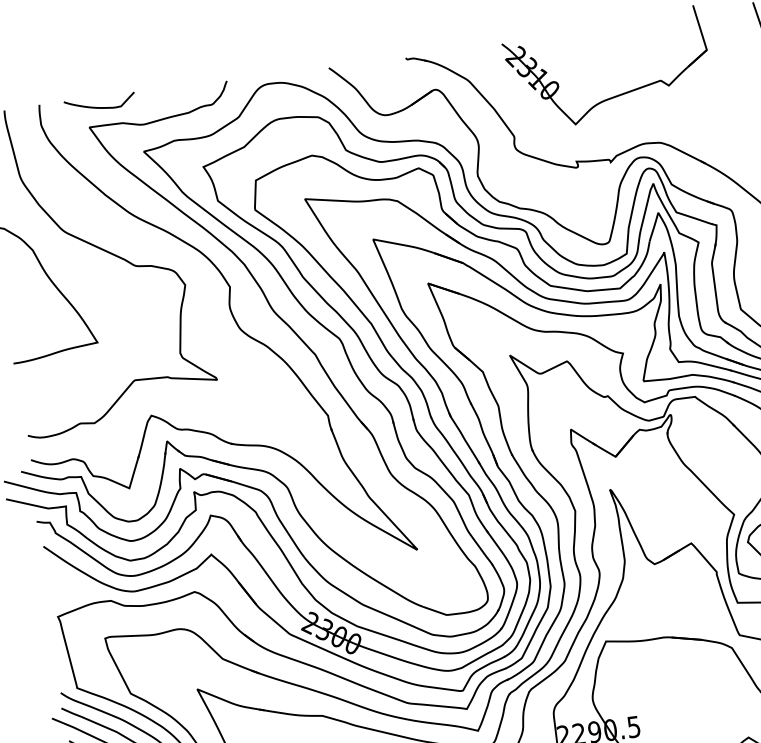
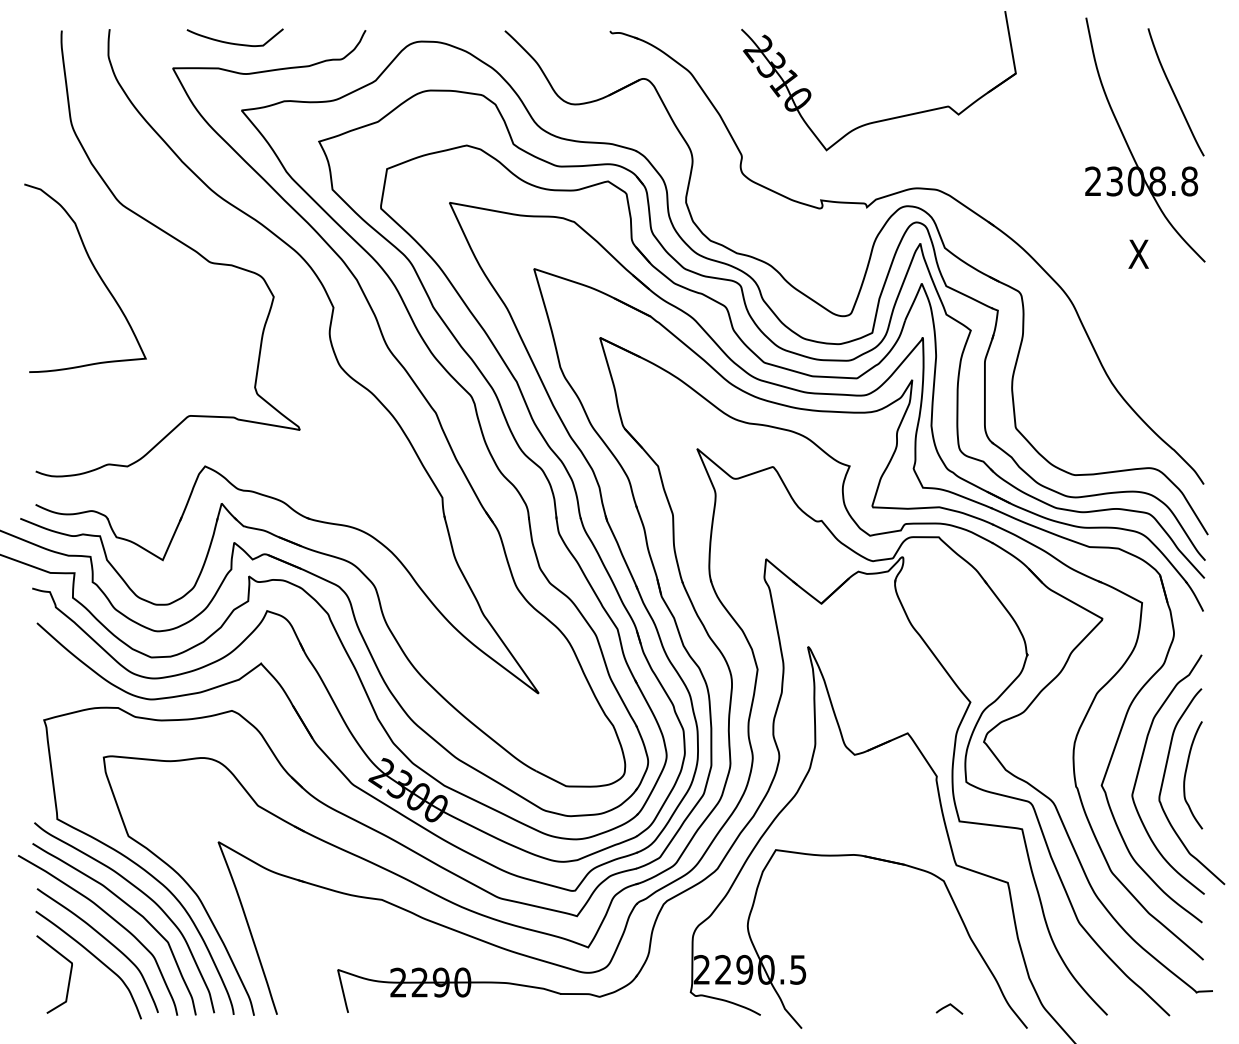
curve: (98, 107) -> (232, 42), moved

